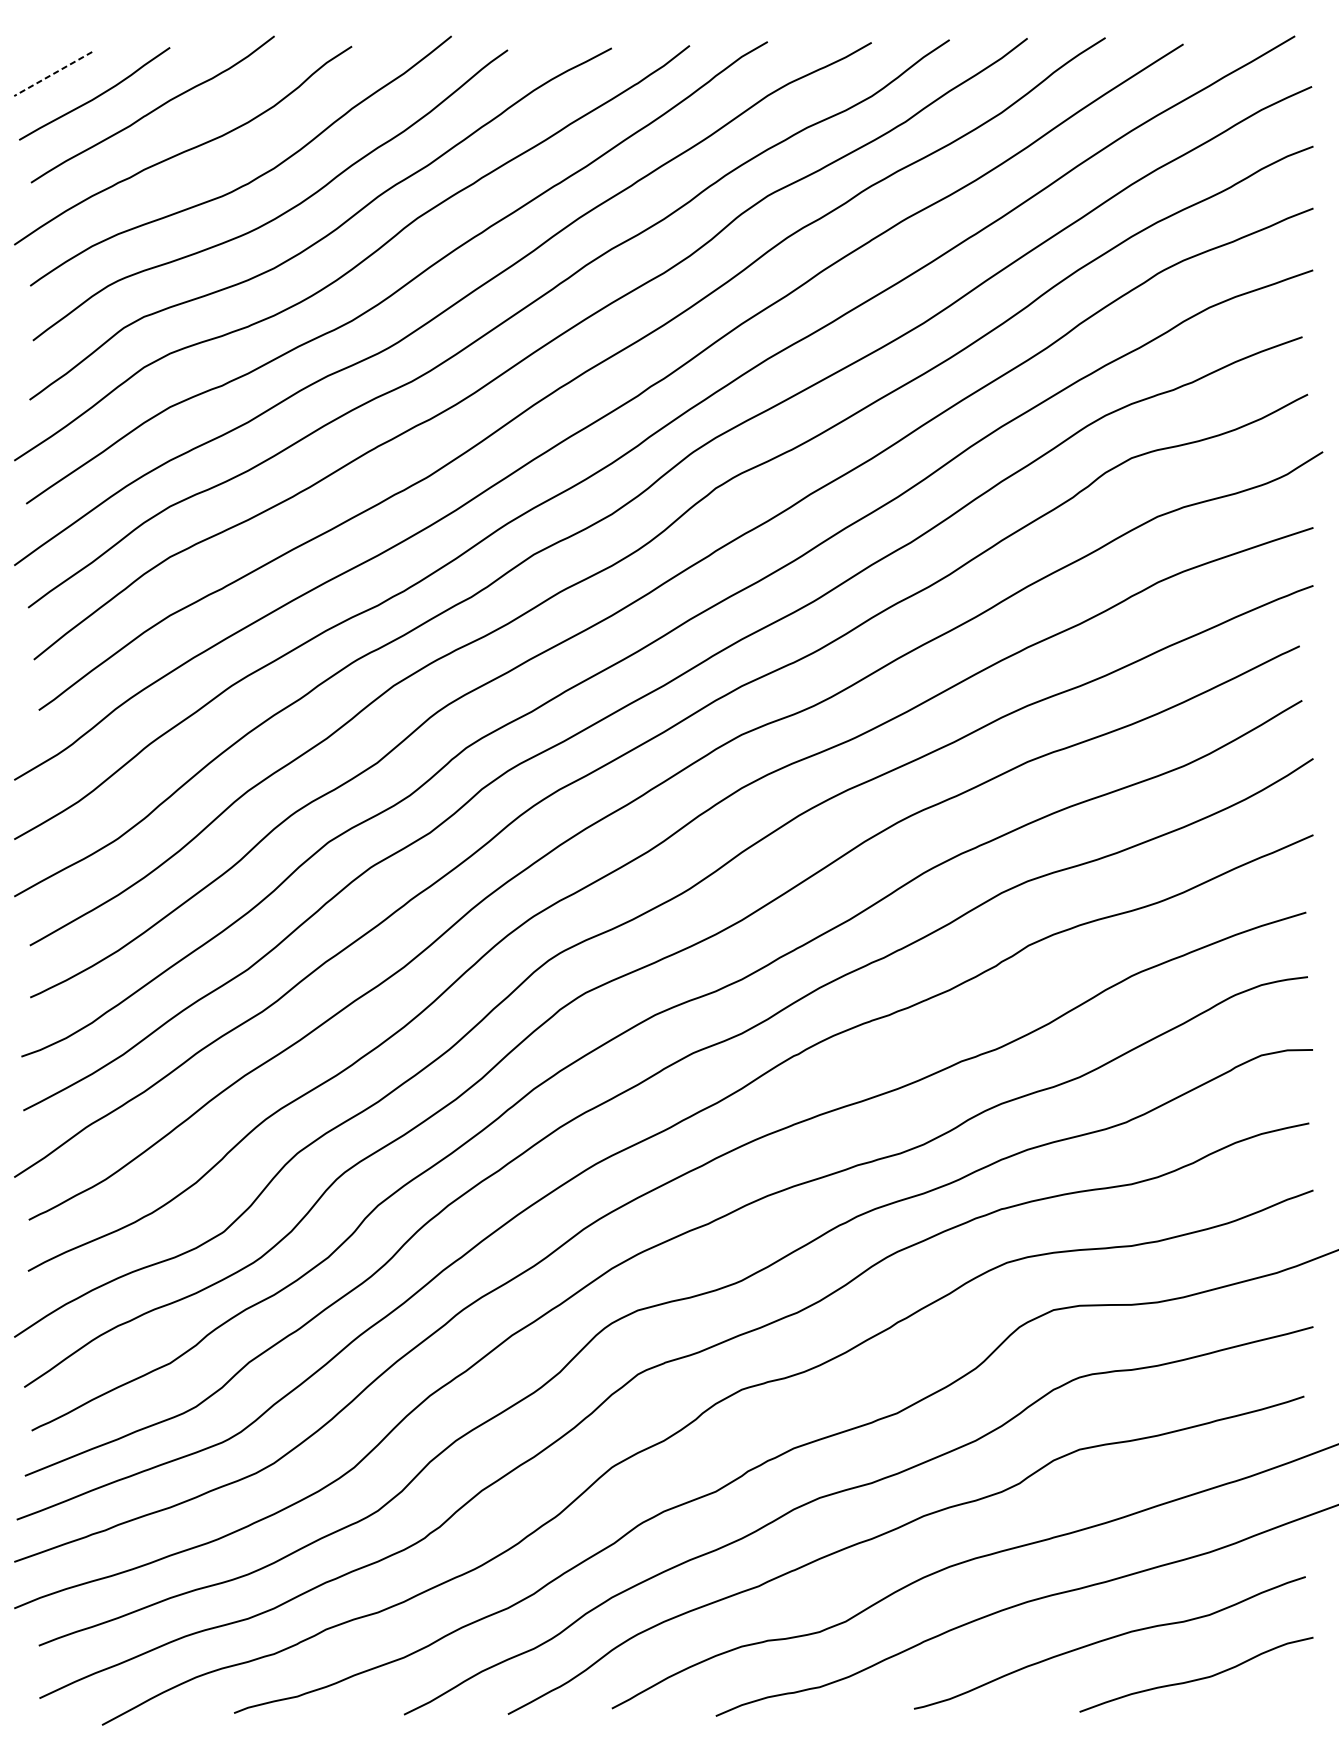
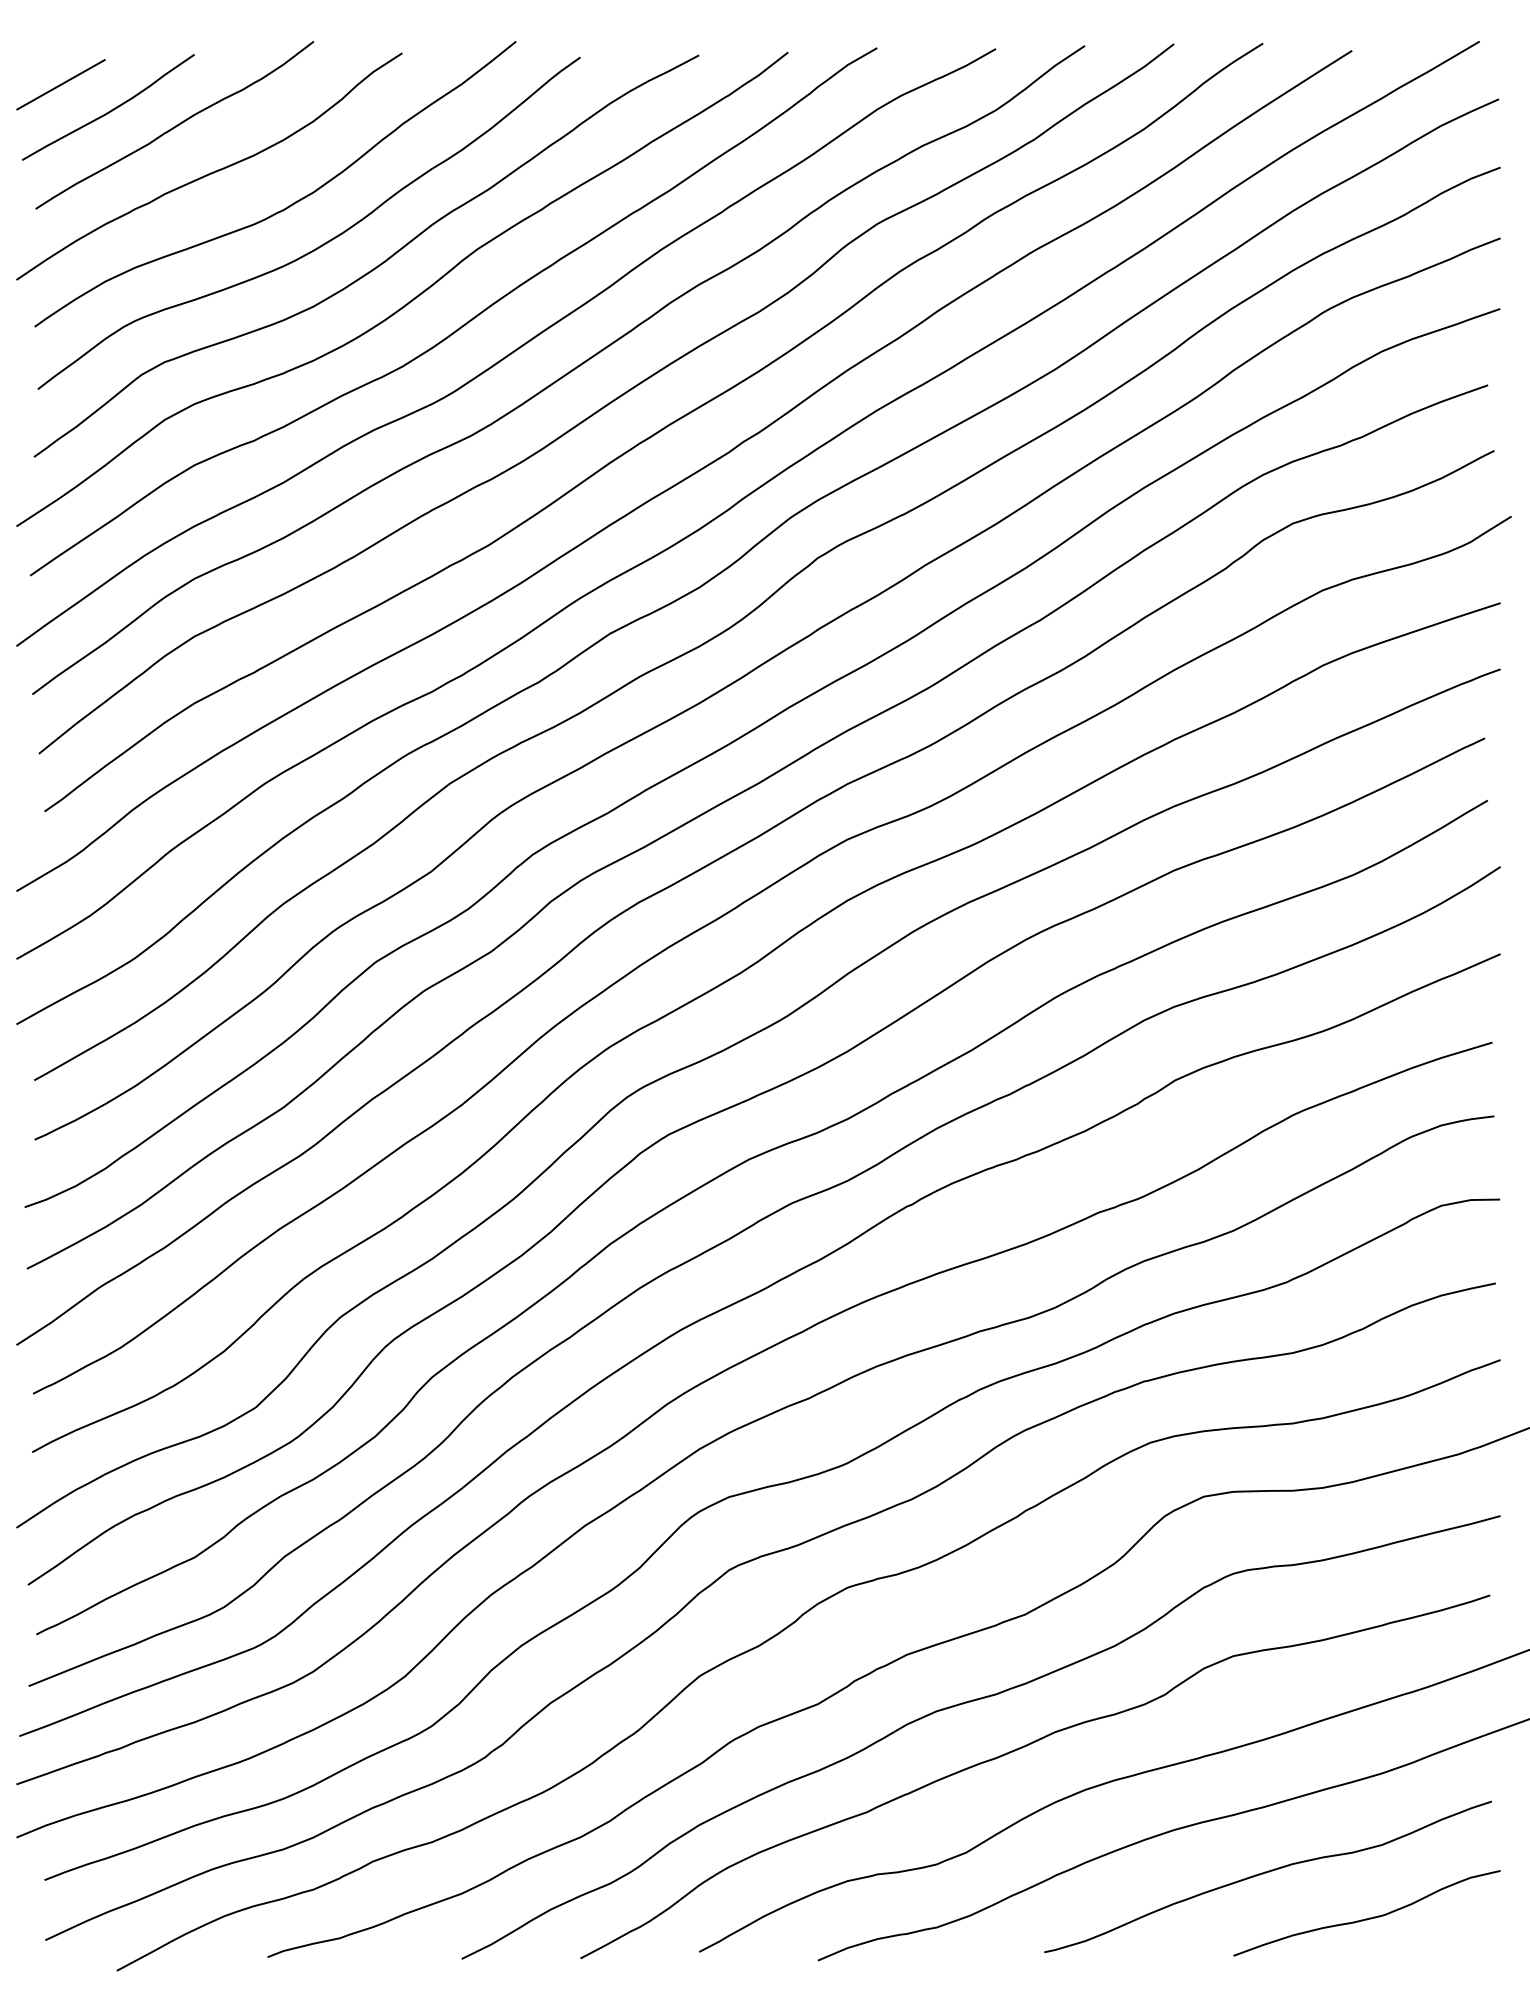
line: (52, 74) -> (60, 85), dashed -> solid

